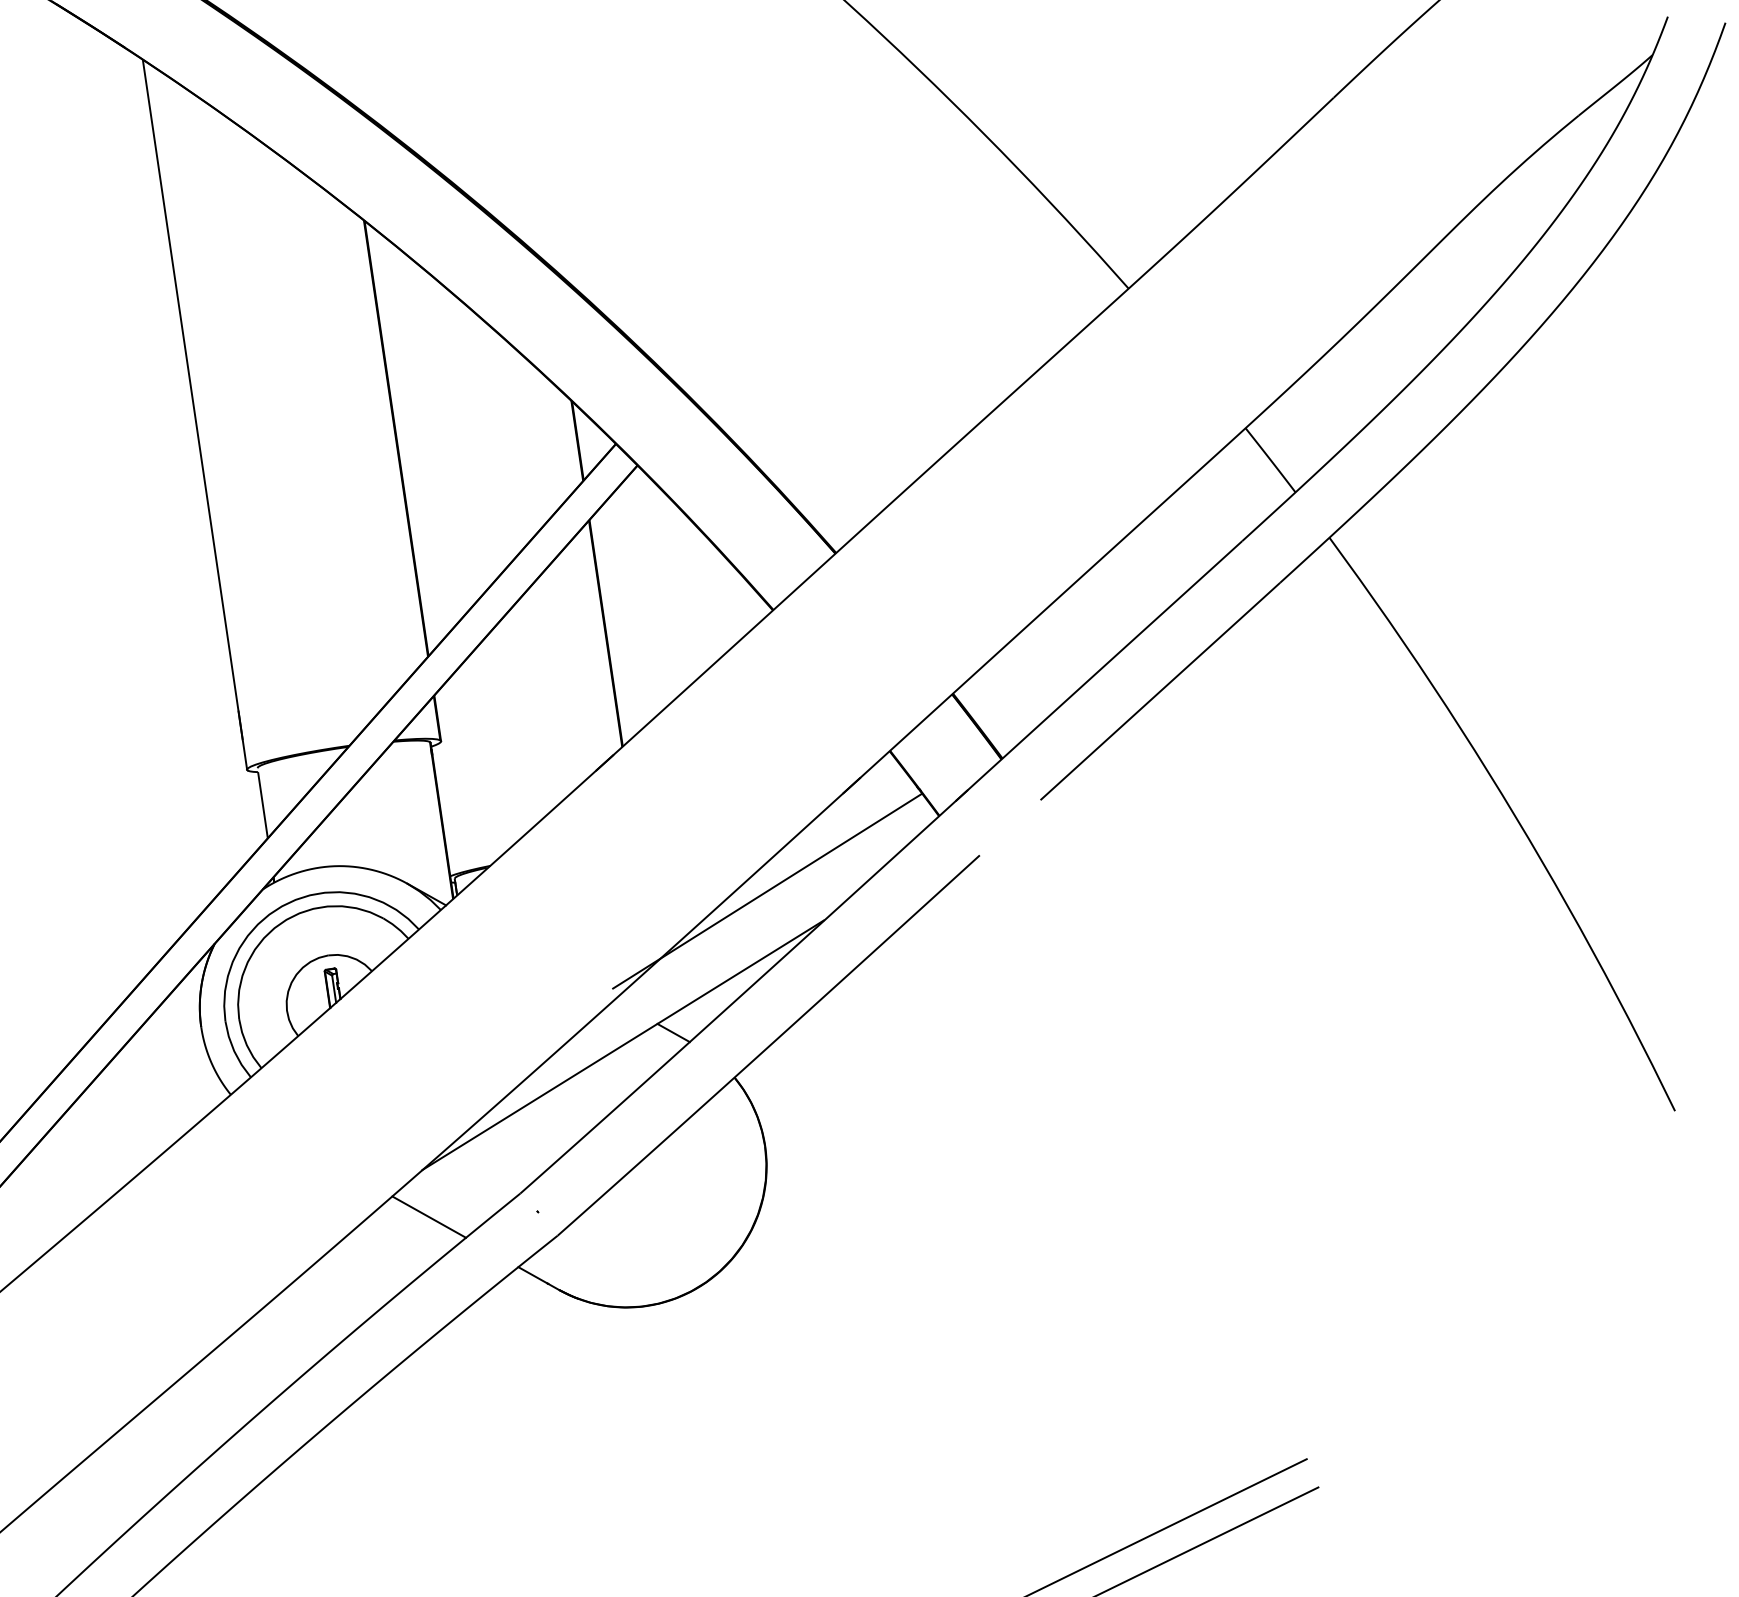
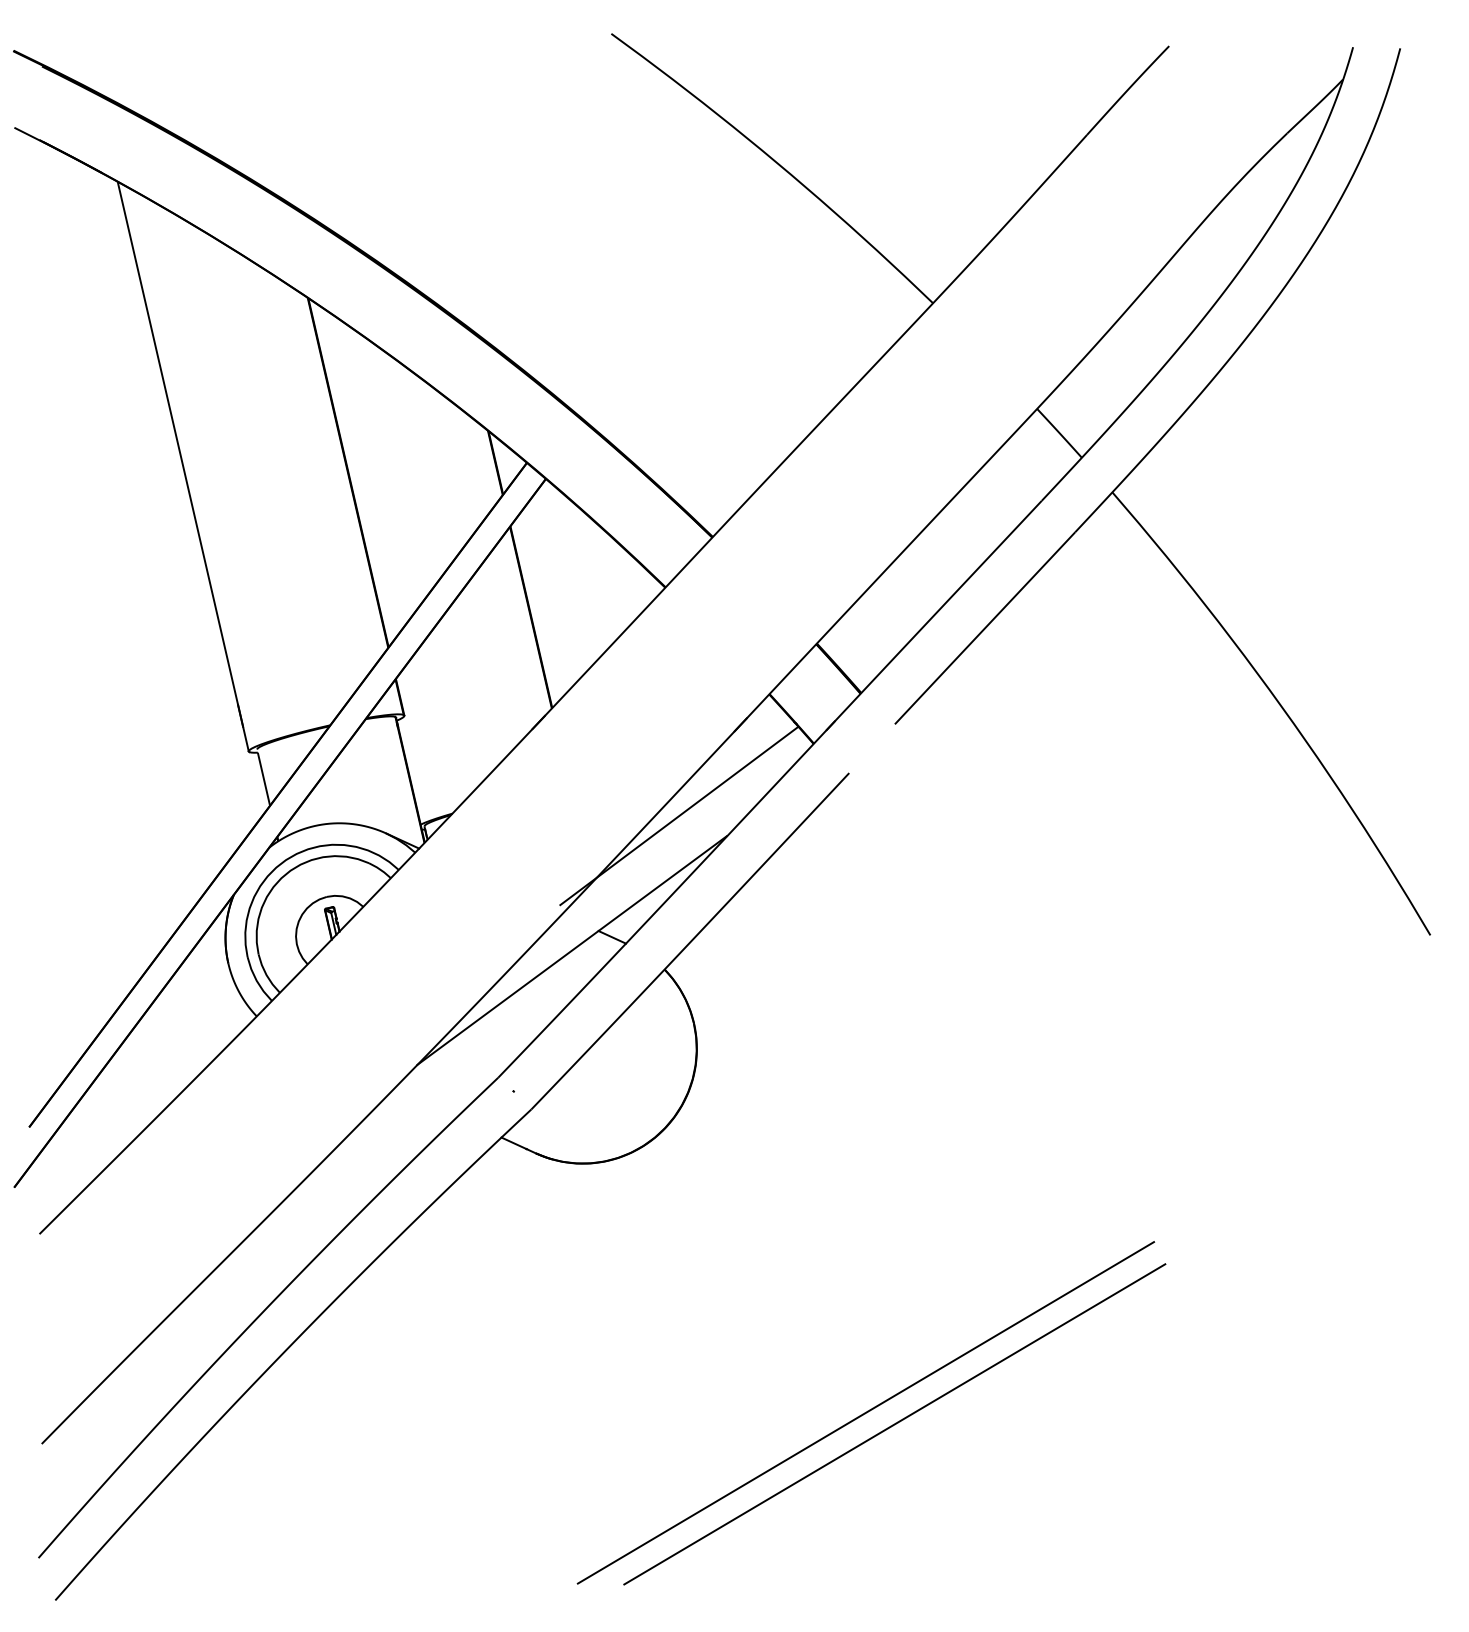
line: (428, 1216) -> (425, 1102), removed

